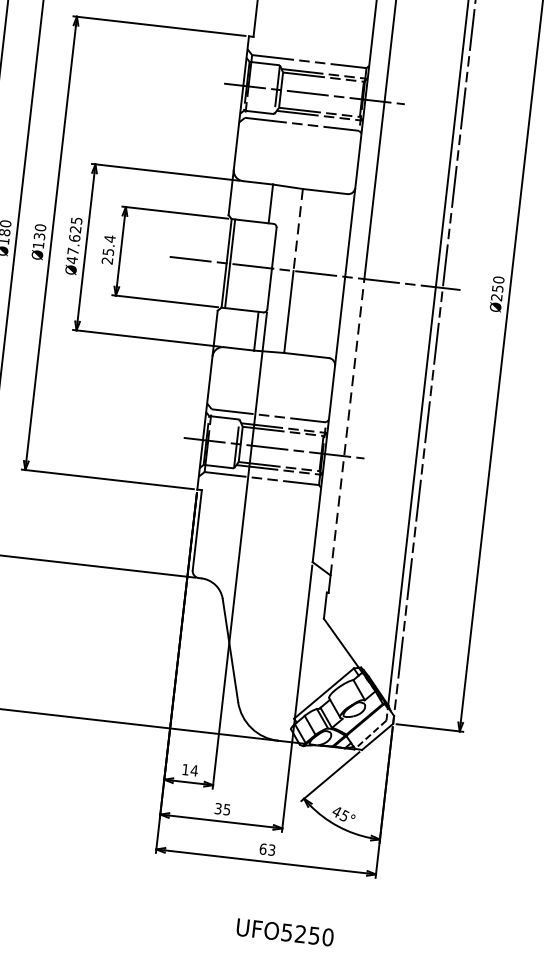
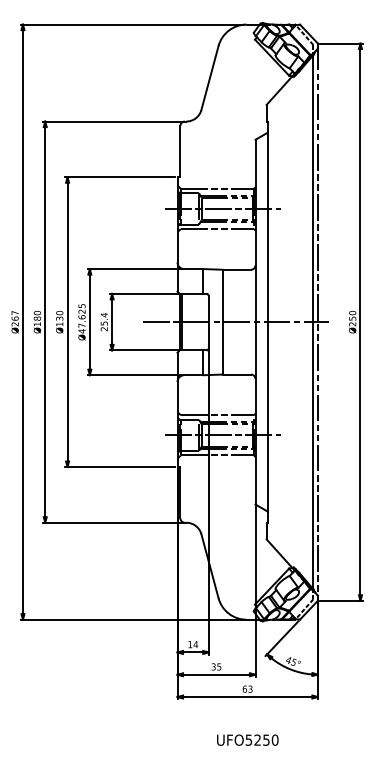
line: (298, 230) -> (222, 296), dashed -> solid
line: (347, 426) -> (267, 416), dashed -> solid
text: (284, 931) -> (247, 739), moved

